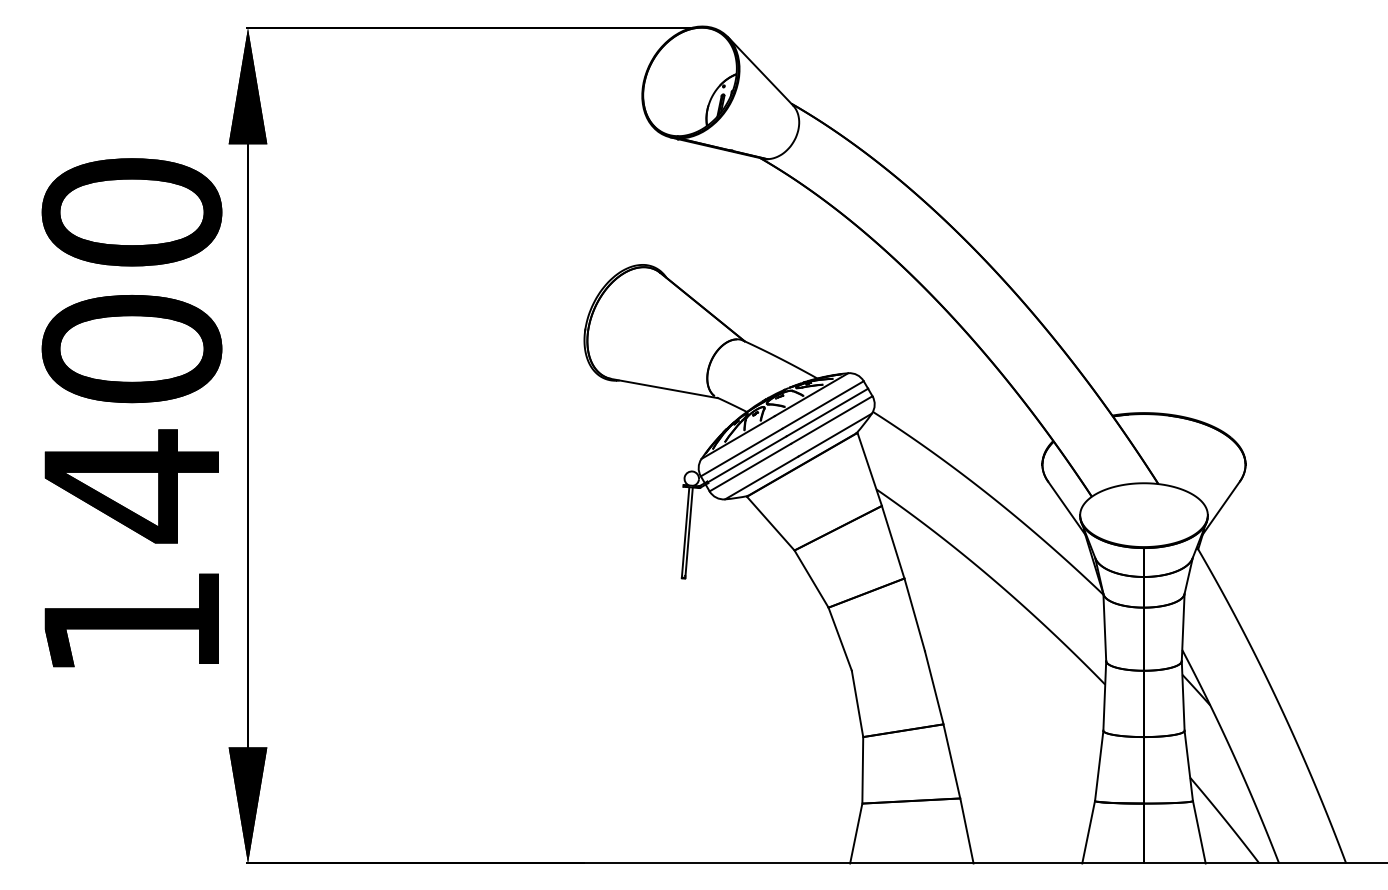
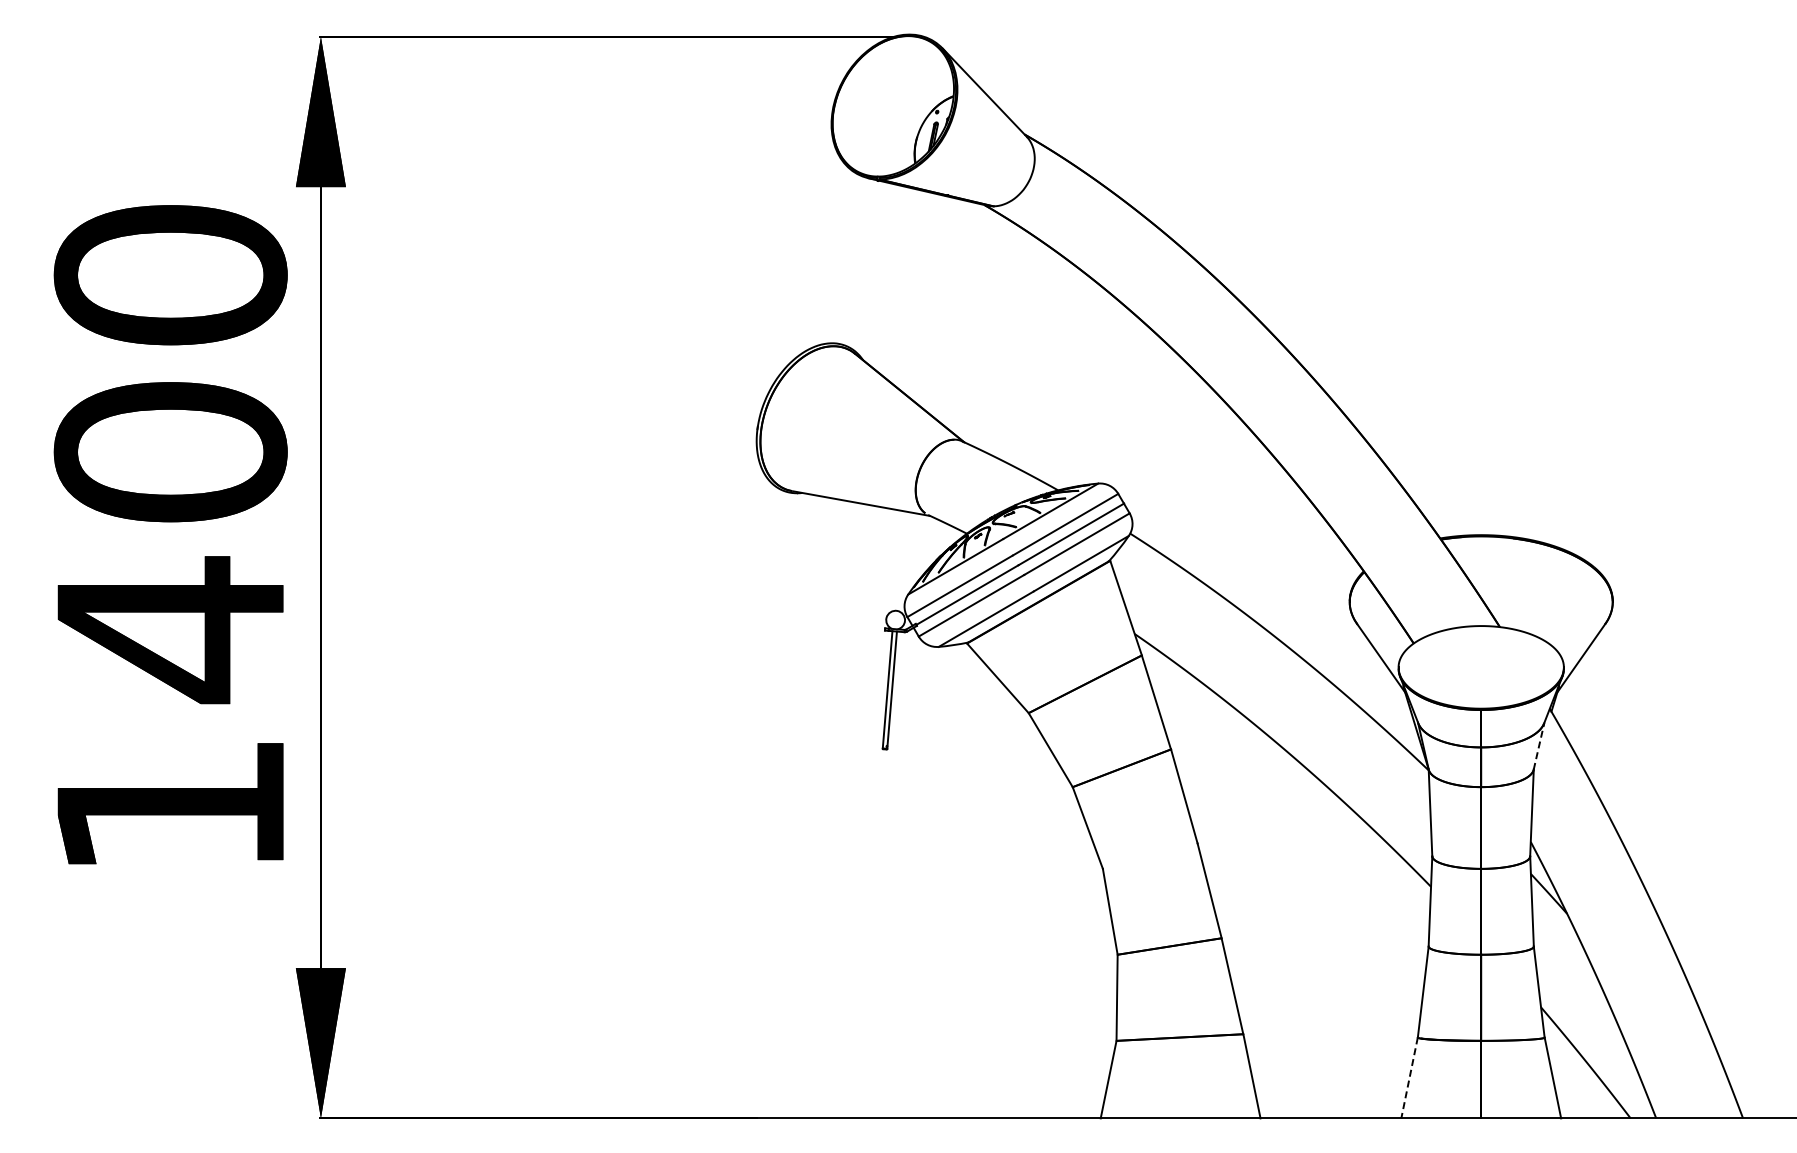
line: (1188, 575) -> (1539, 745), solid -> dashed
line: (1088, 832) -> (1409, 1078), solid -> dashed

